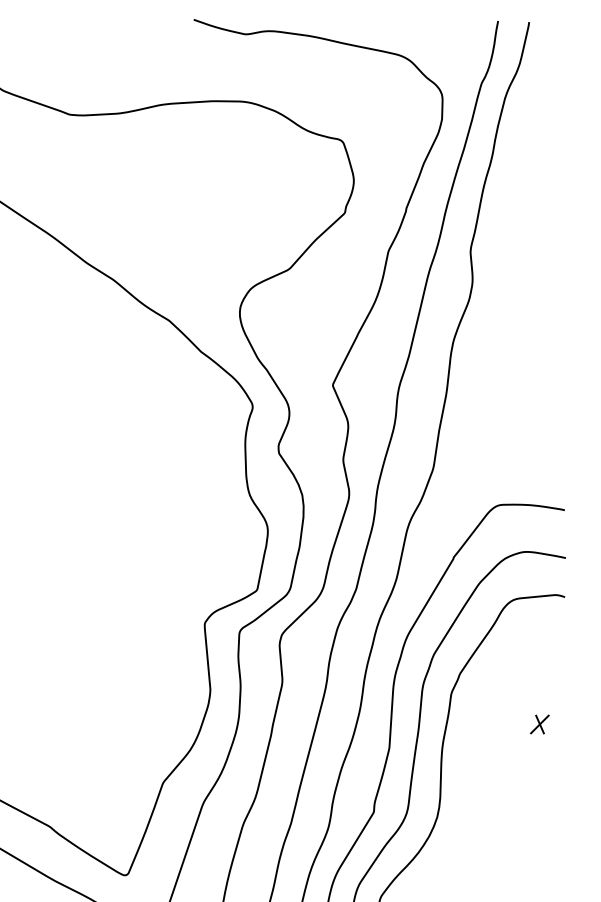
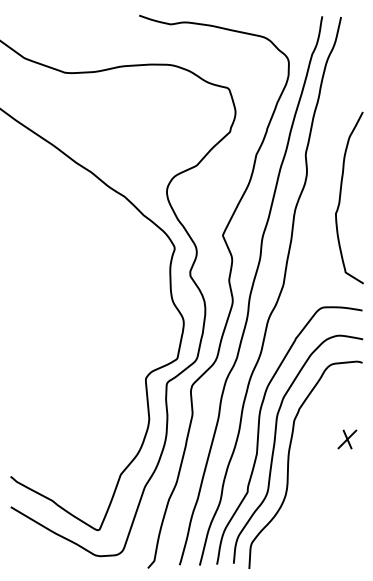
curve: (529, 318) -> (341, 195), added
part: (539, 724) -> (347, 439), size x1.67

